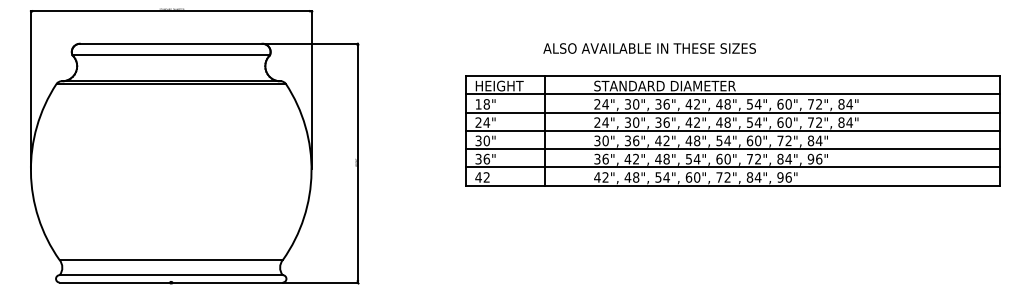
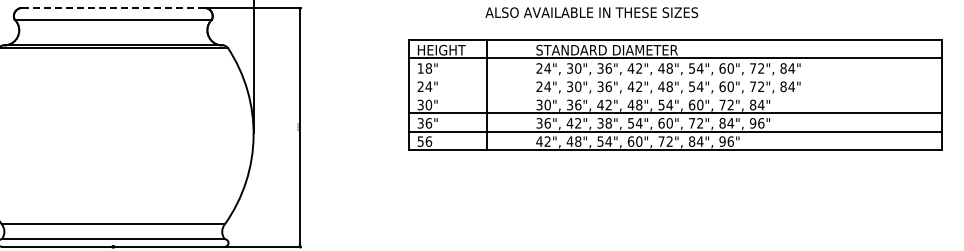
line: (170, 43) -> (112, 7), solid -> dashed
line: (733, 112) -> (675, 76), removed
line: (733, 130) -> (675, 94), removed
text: (658, 158) -> (600, 122), 48", -> 38",
text: (482, 177) -> (424, 141), 42 -> 56

